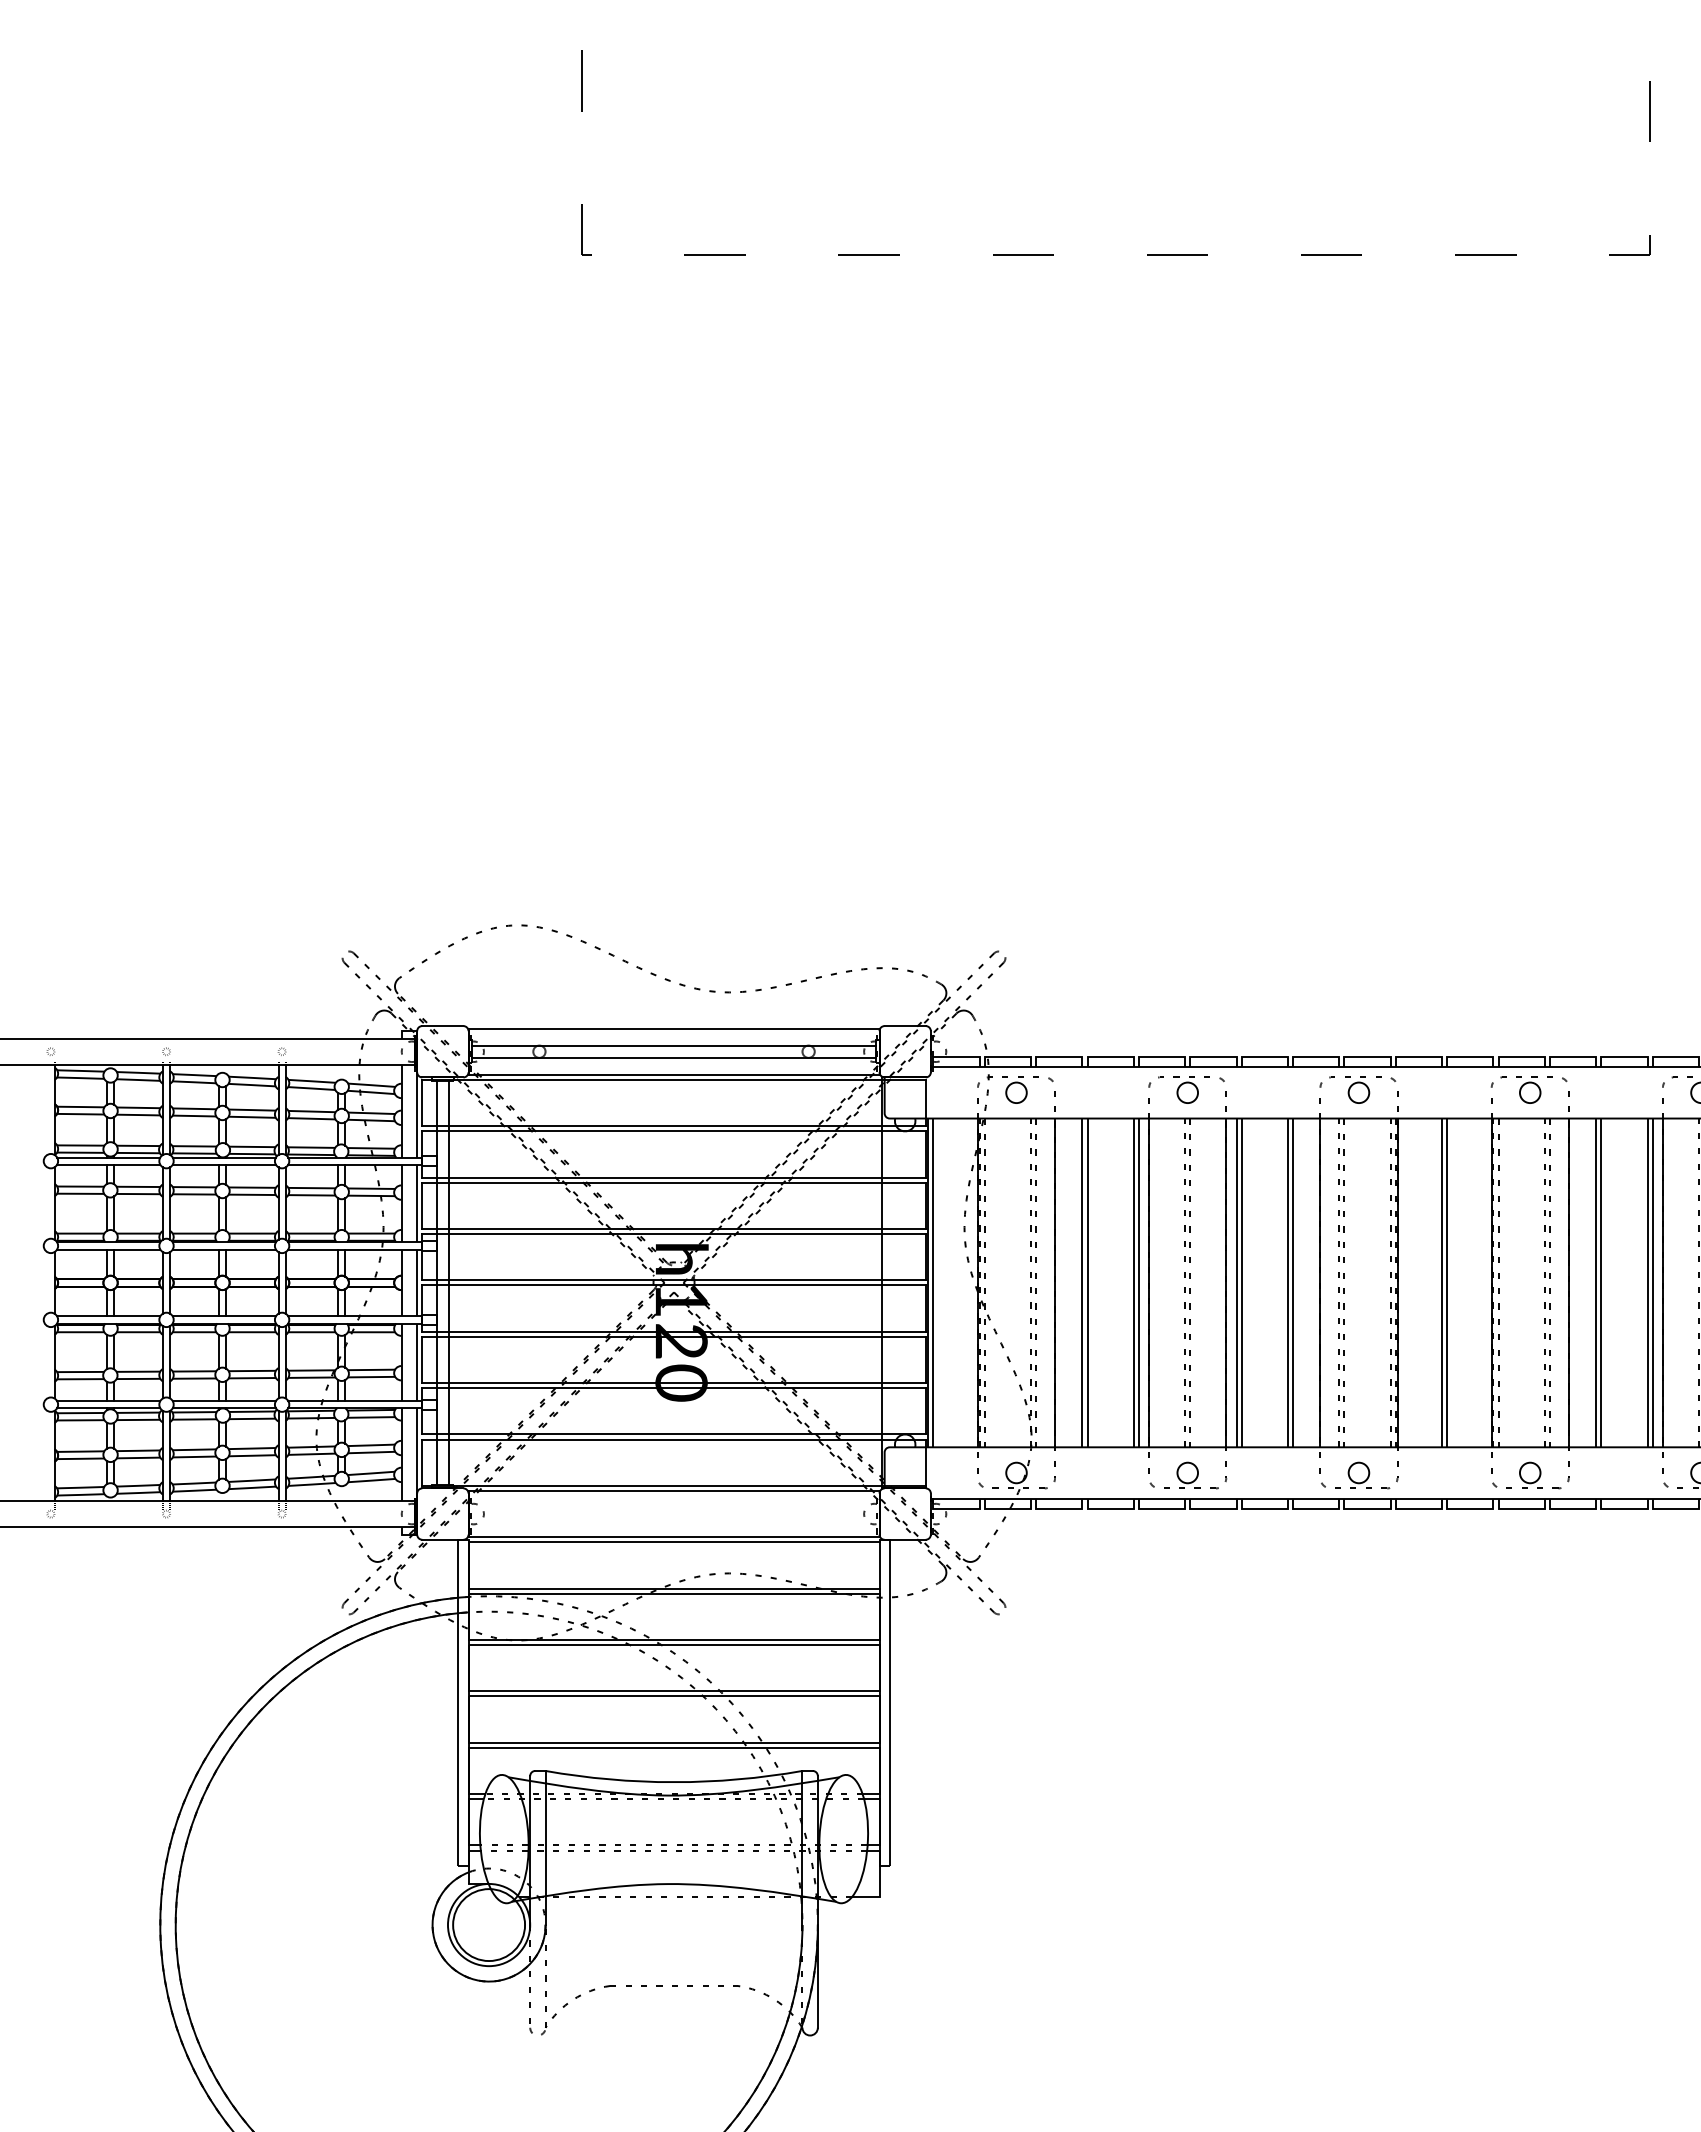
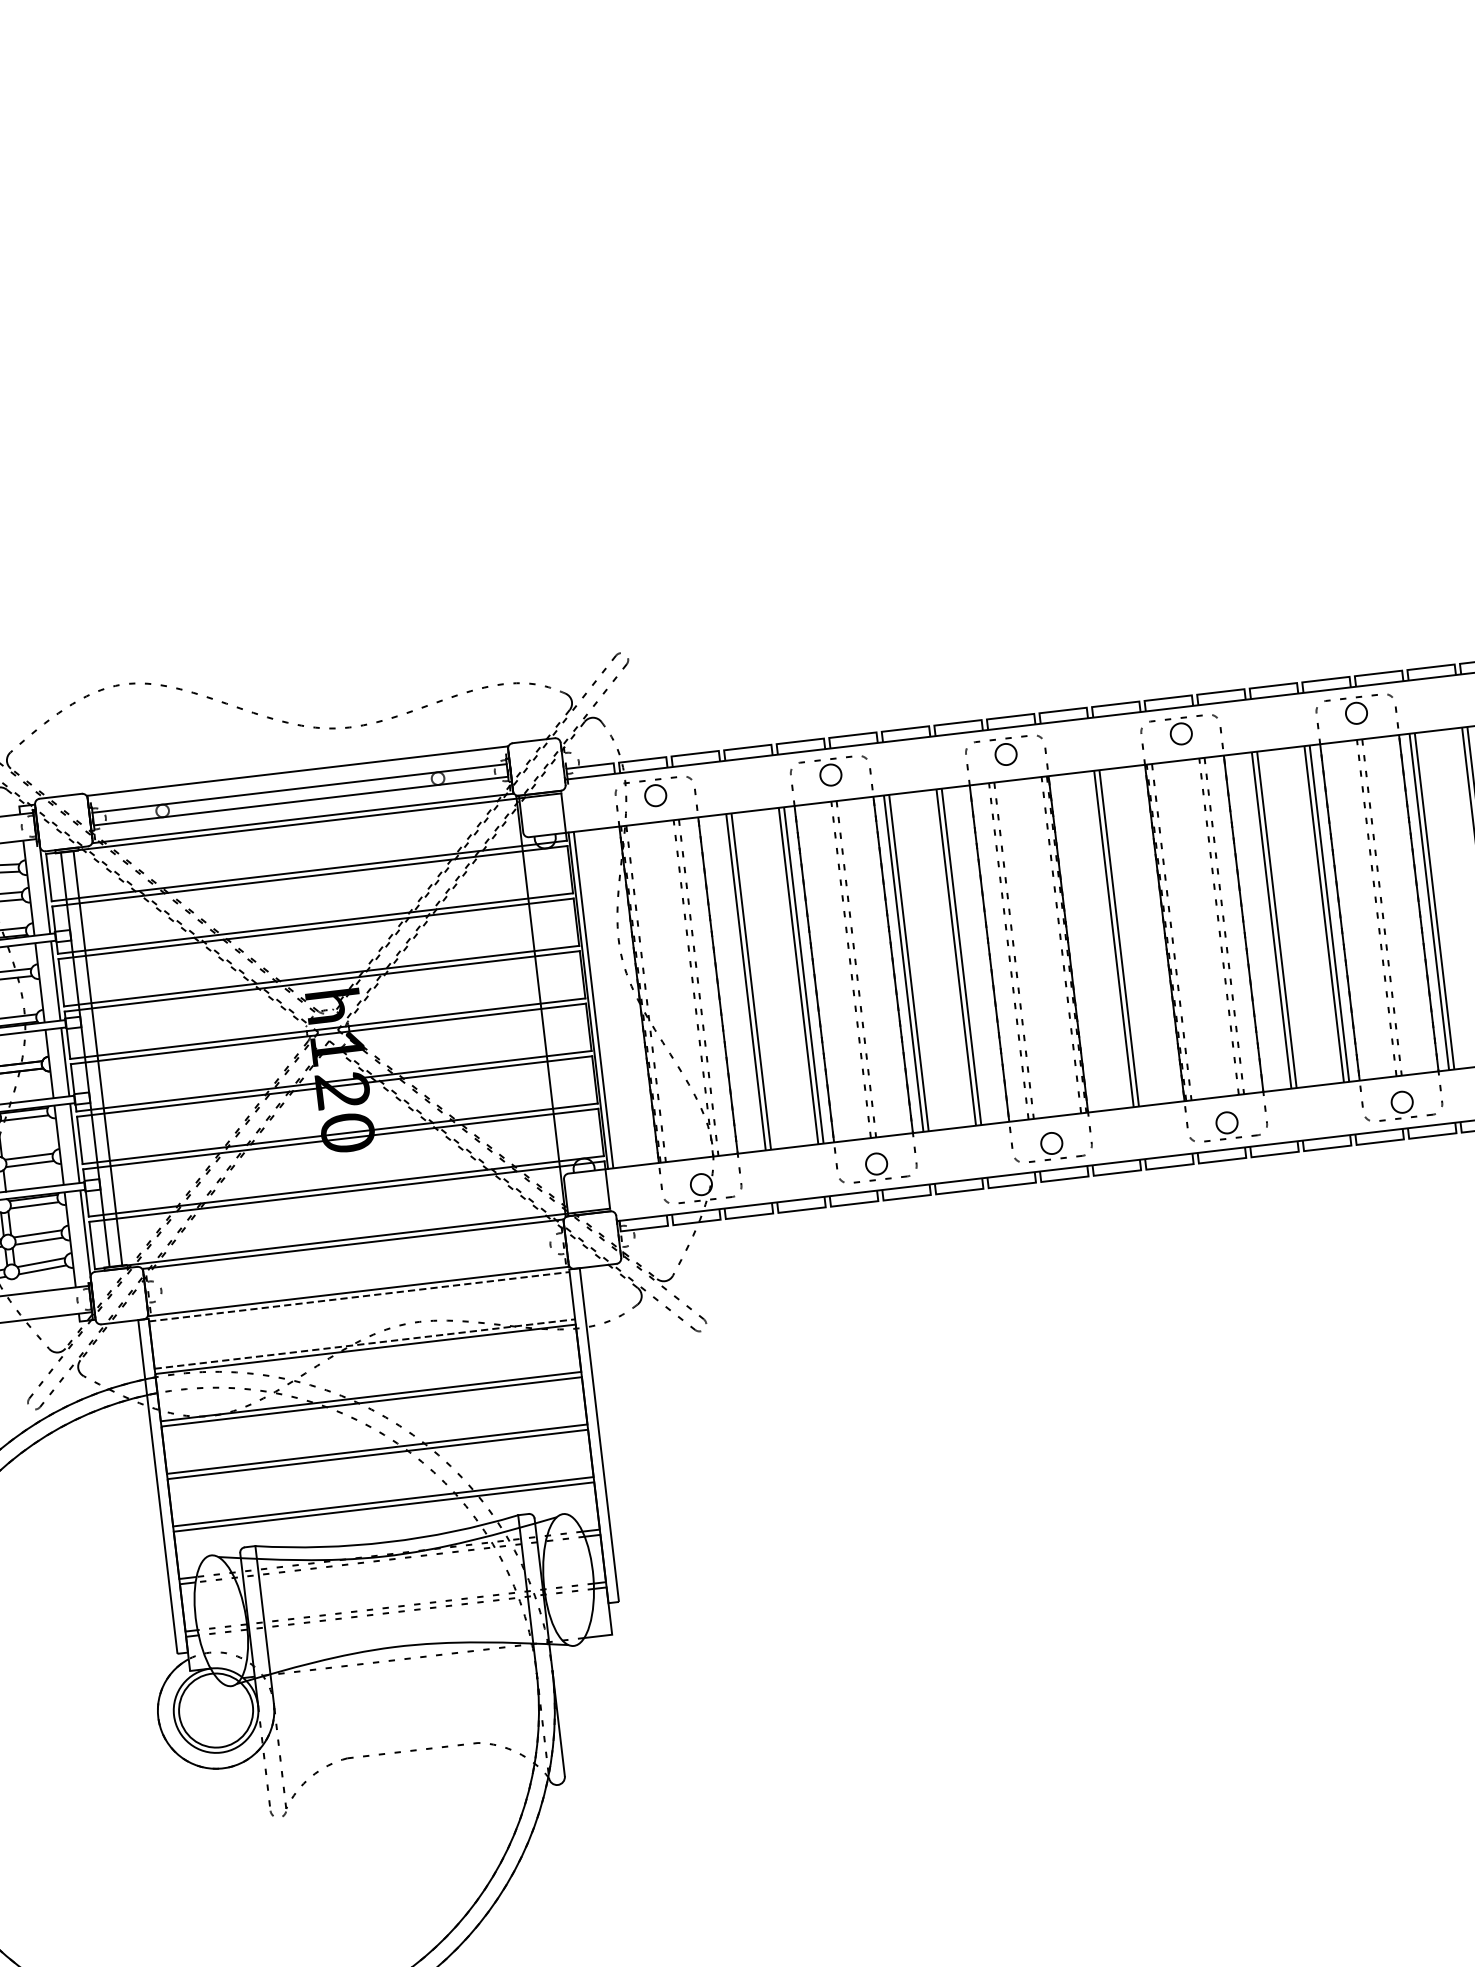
line: (674, 1542) -> (359, 1296), solid -> dashed
line: (674, 1588) -> (365, 1343), solid -> dashed

